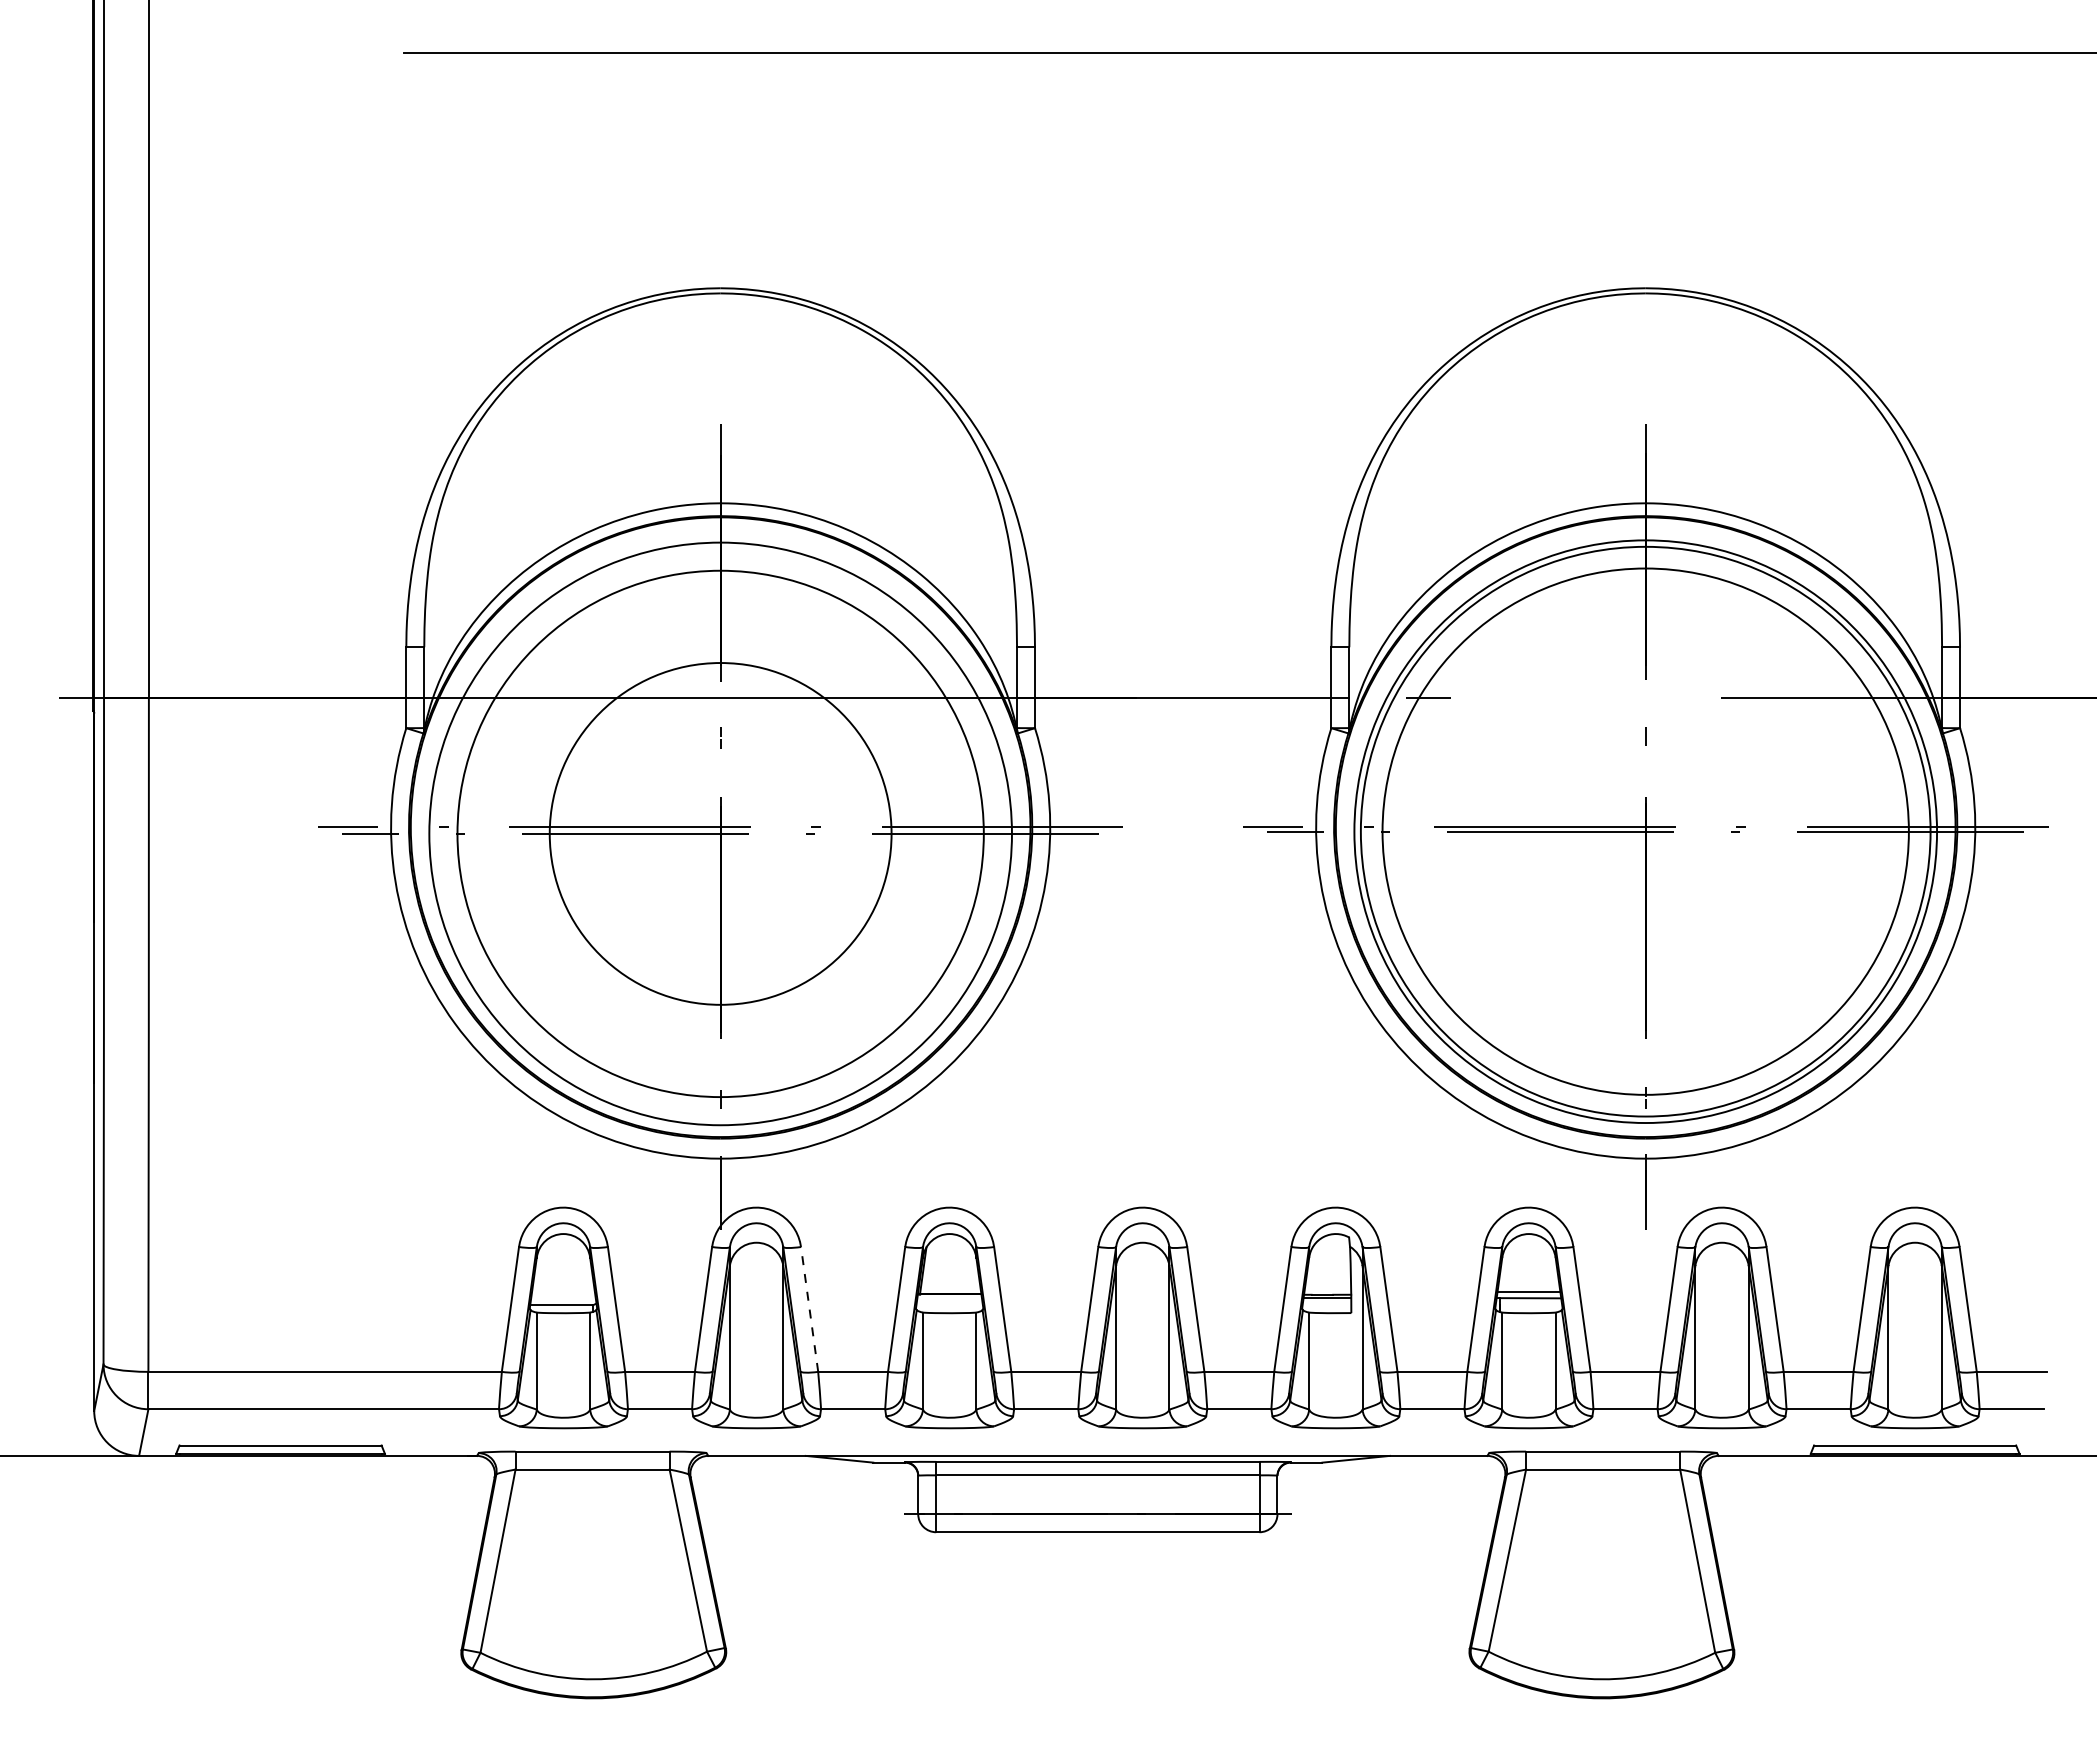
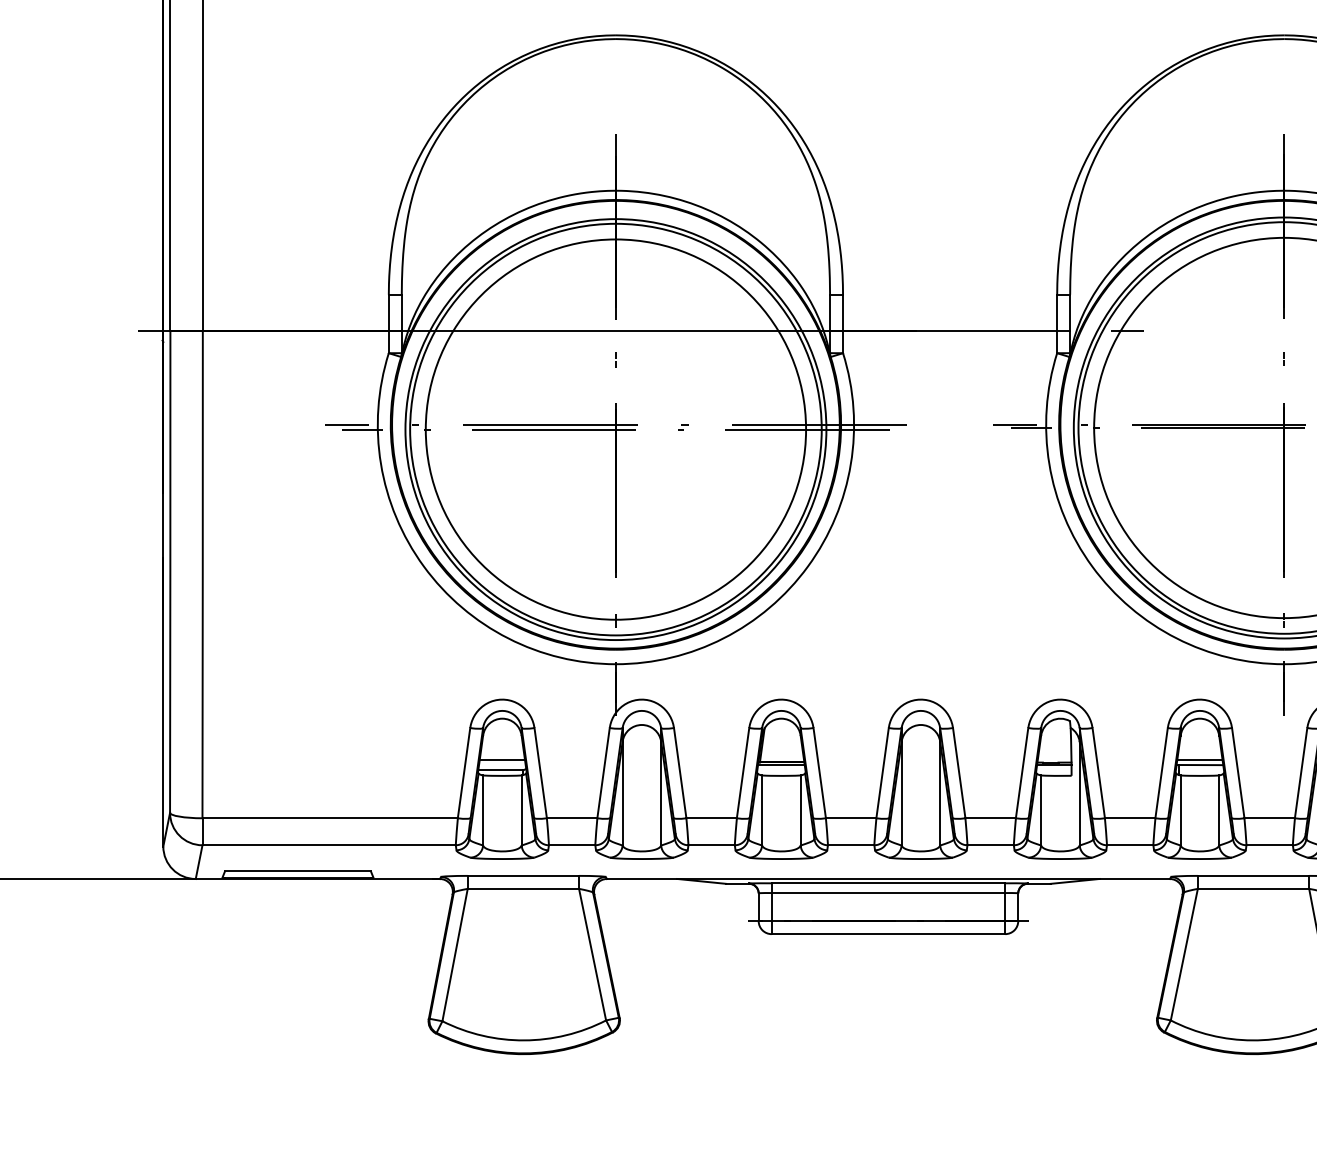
circle: (720, 833) -> (615, 429), size x1.67
line: (563, 1291) -> (502, 760), added
line: (949, 1298) -> (781, 765), added
line: (809, 1308) -> (680, 772), dashed -> solid

